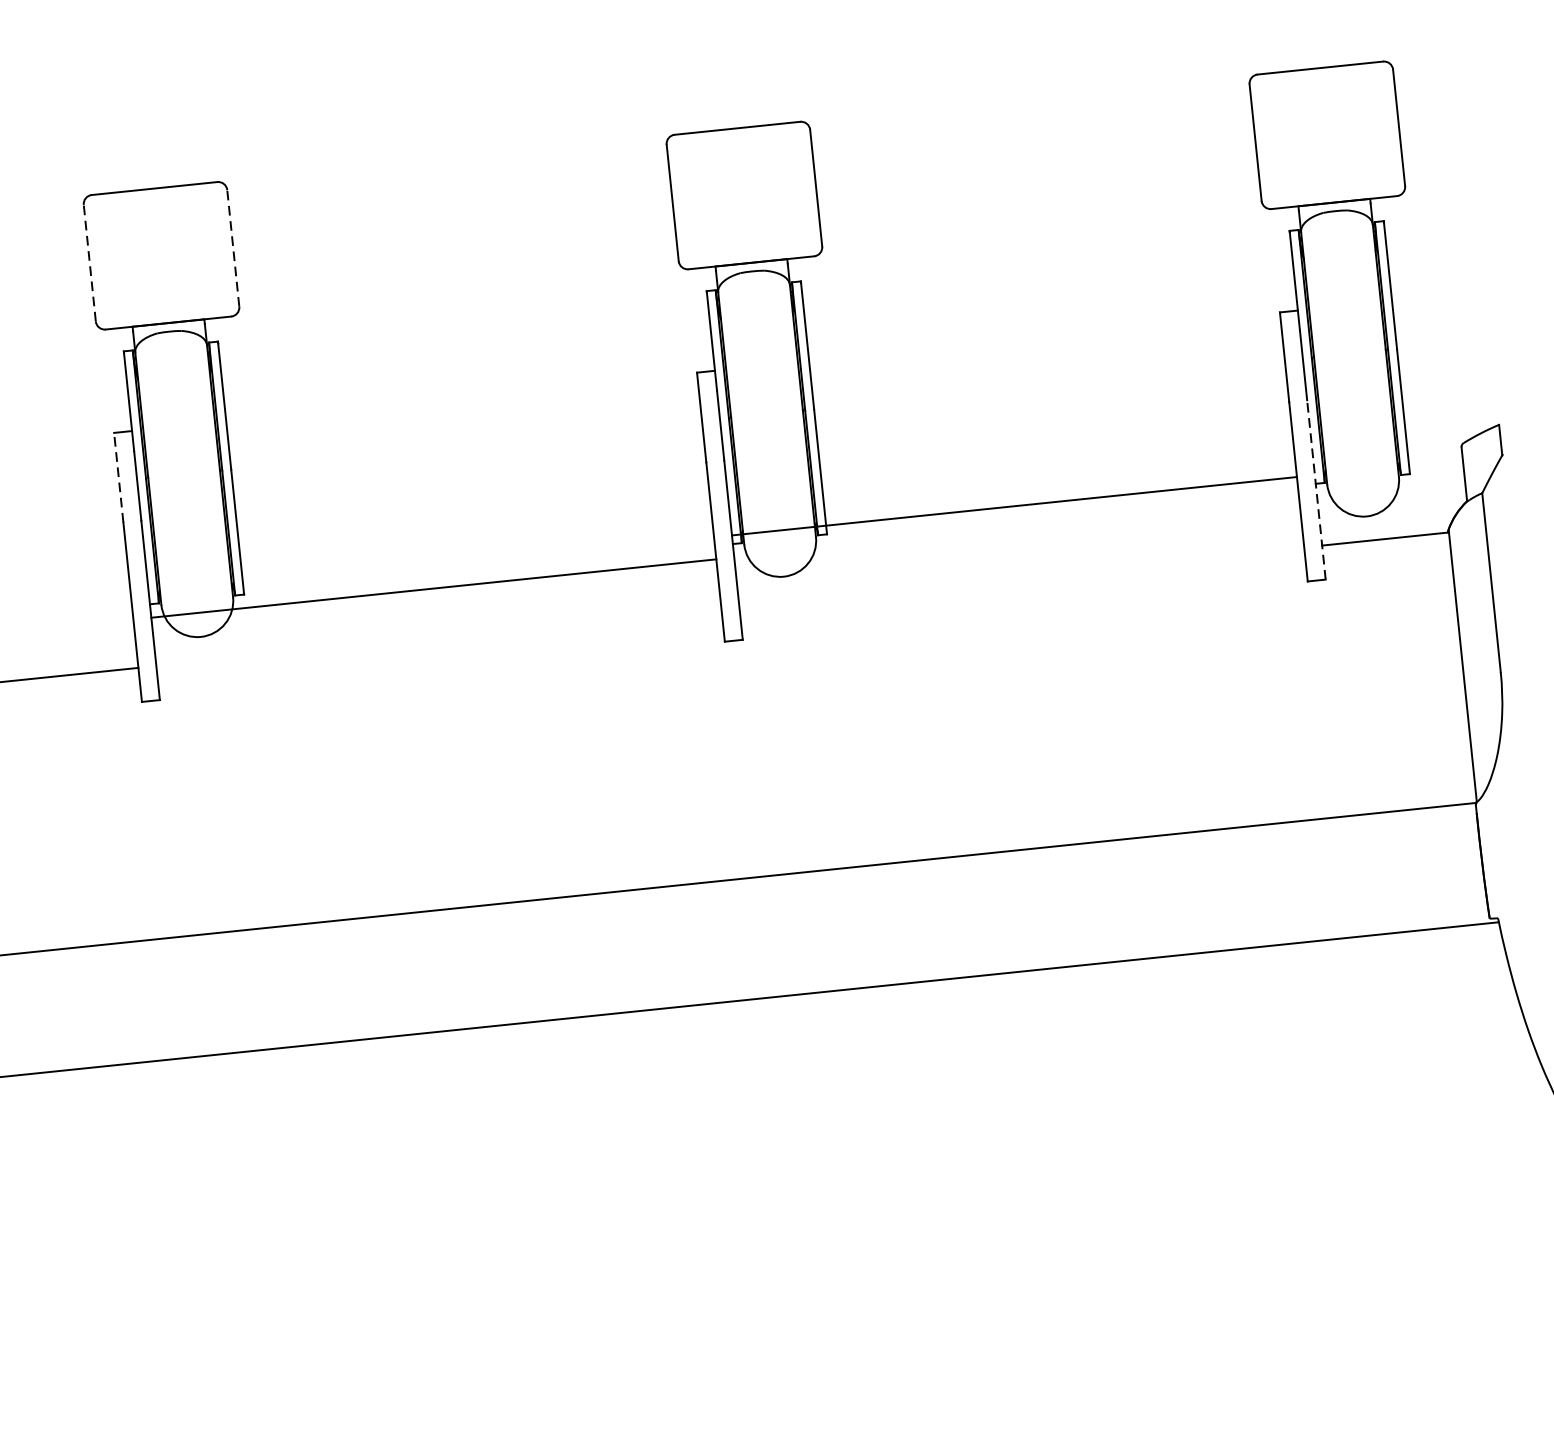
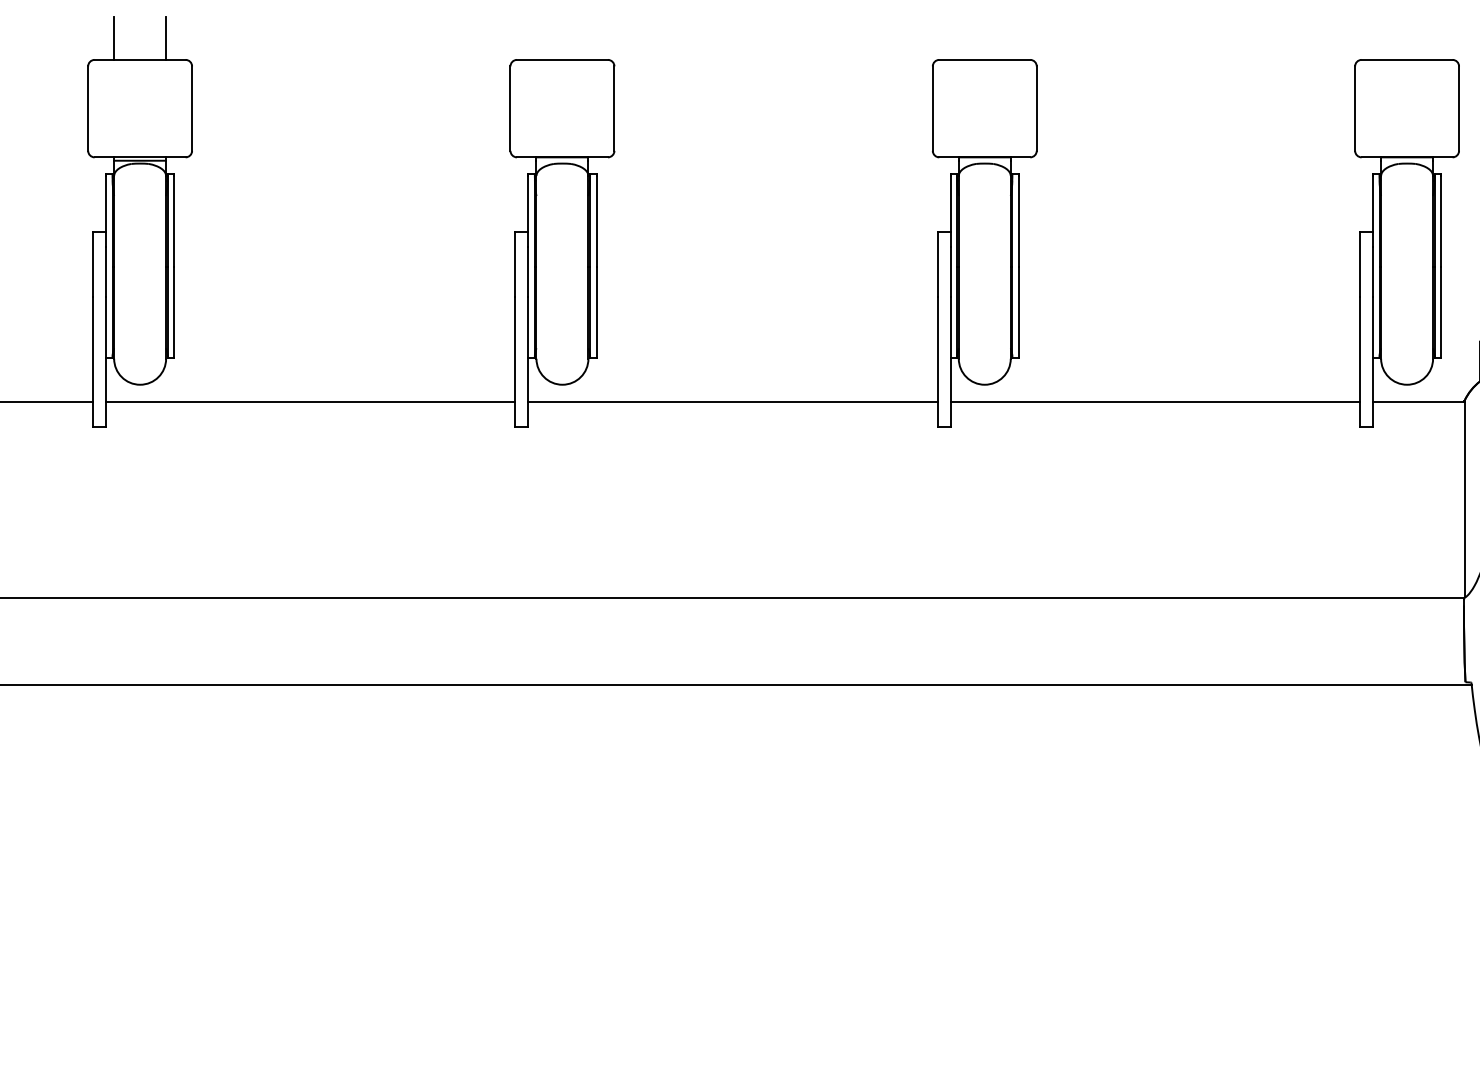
line: (233, 248) -> (614, 108), dashed -> solid
line: (89, 263) -> (510, 108), dashed -> solid
line: (118, 477) -> (515, 264), dashed -> solid
line: (1315, 490) -> (1372, 362), dashed -> solid
line: (1014, 506) -> (1155, 402), moved
line: (433, 588) -> (732, 402), moved

